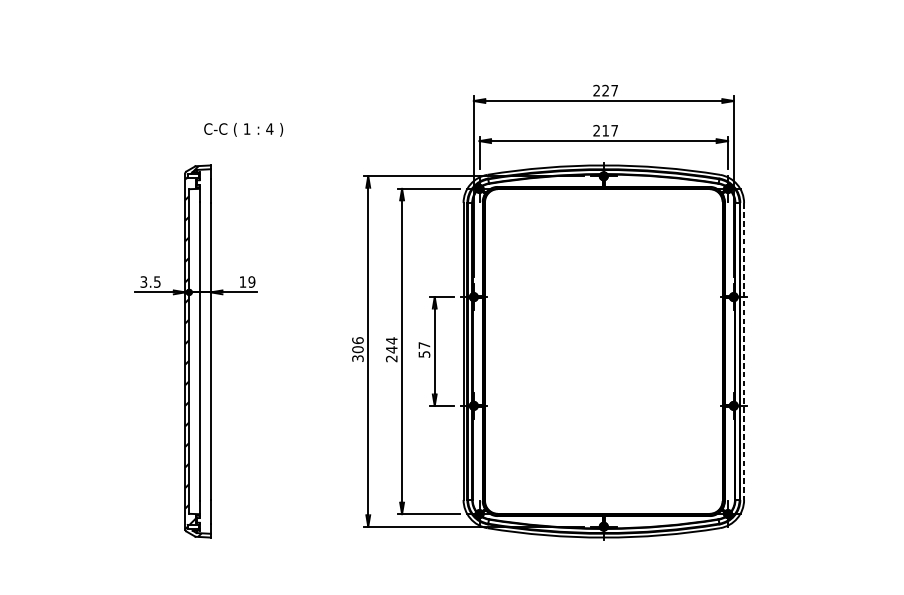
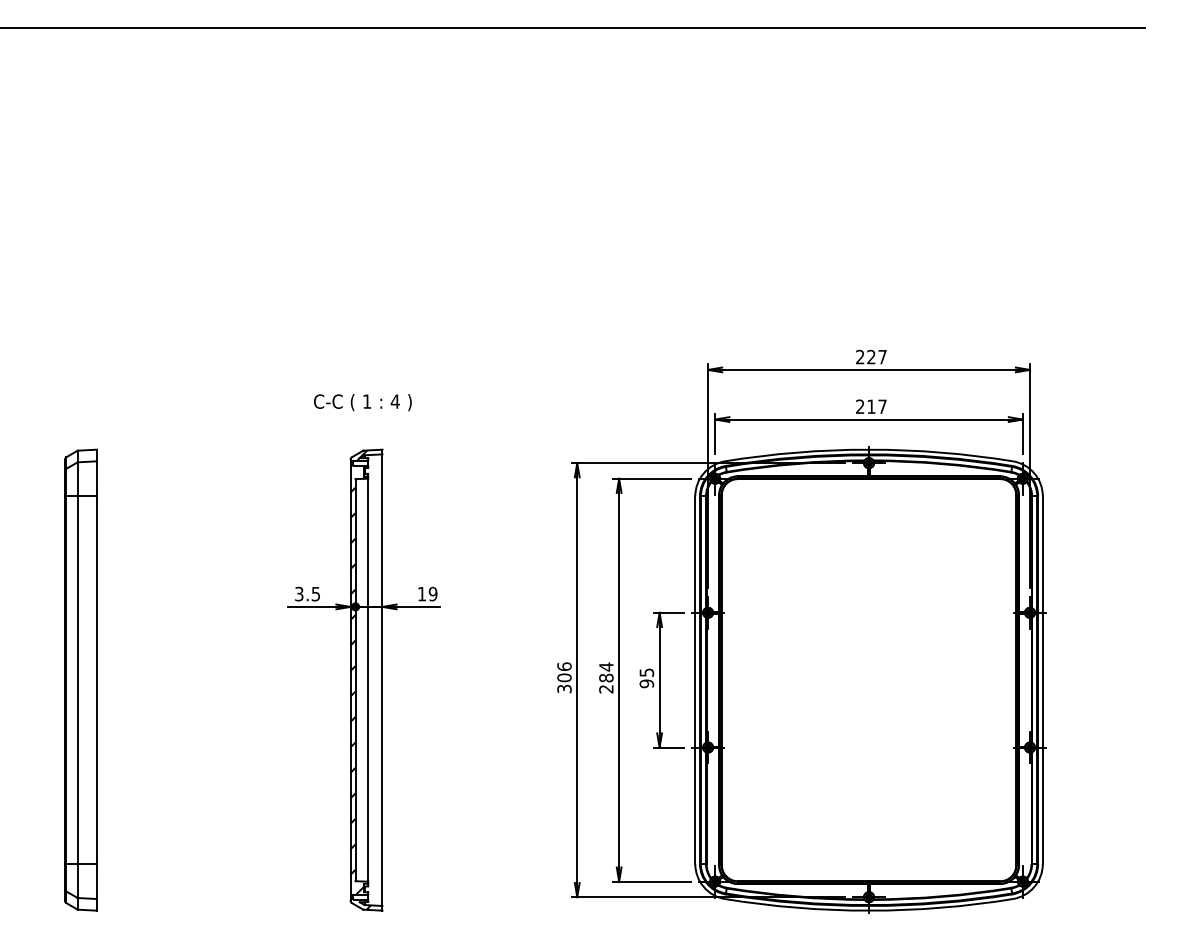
text: (243, 129) -> (362, 402), moved
text: (391, 349) -> (606, 677), 244 -> 284
text: (424, 350) -> (646, 678), 57 -> 95
line: (743, 351) -> (1042, 680), dashed -> solid

